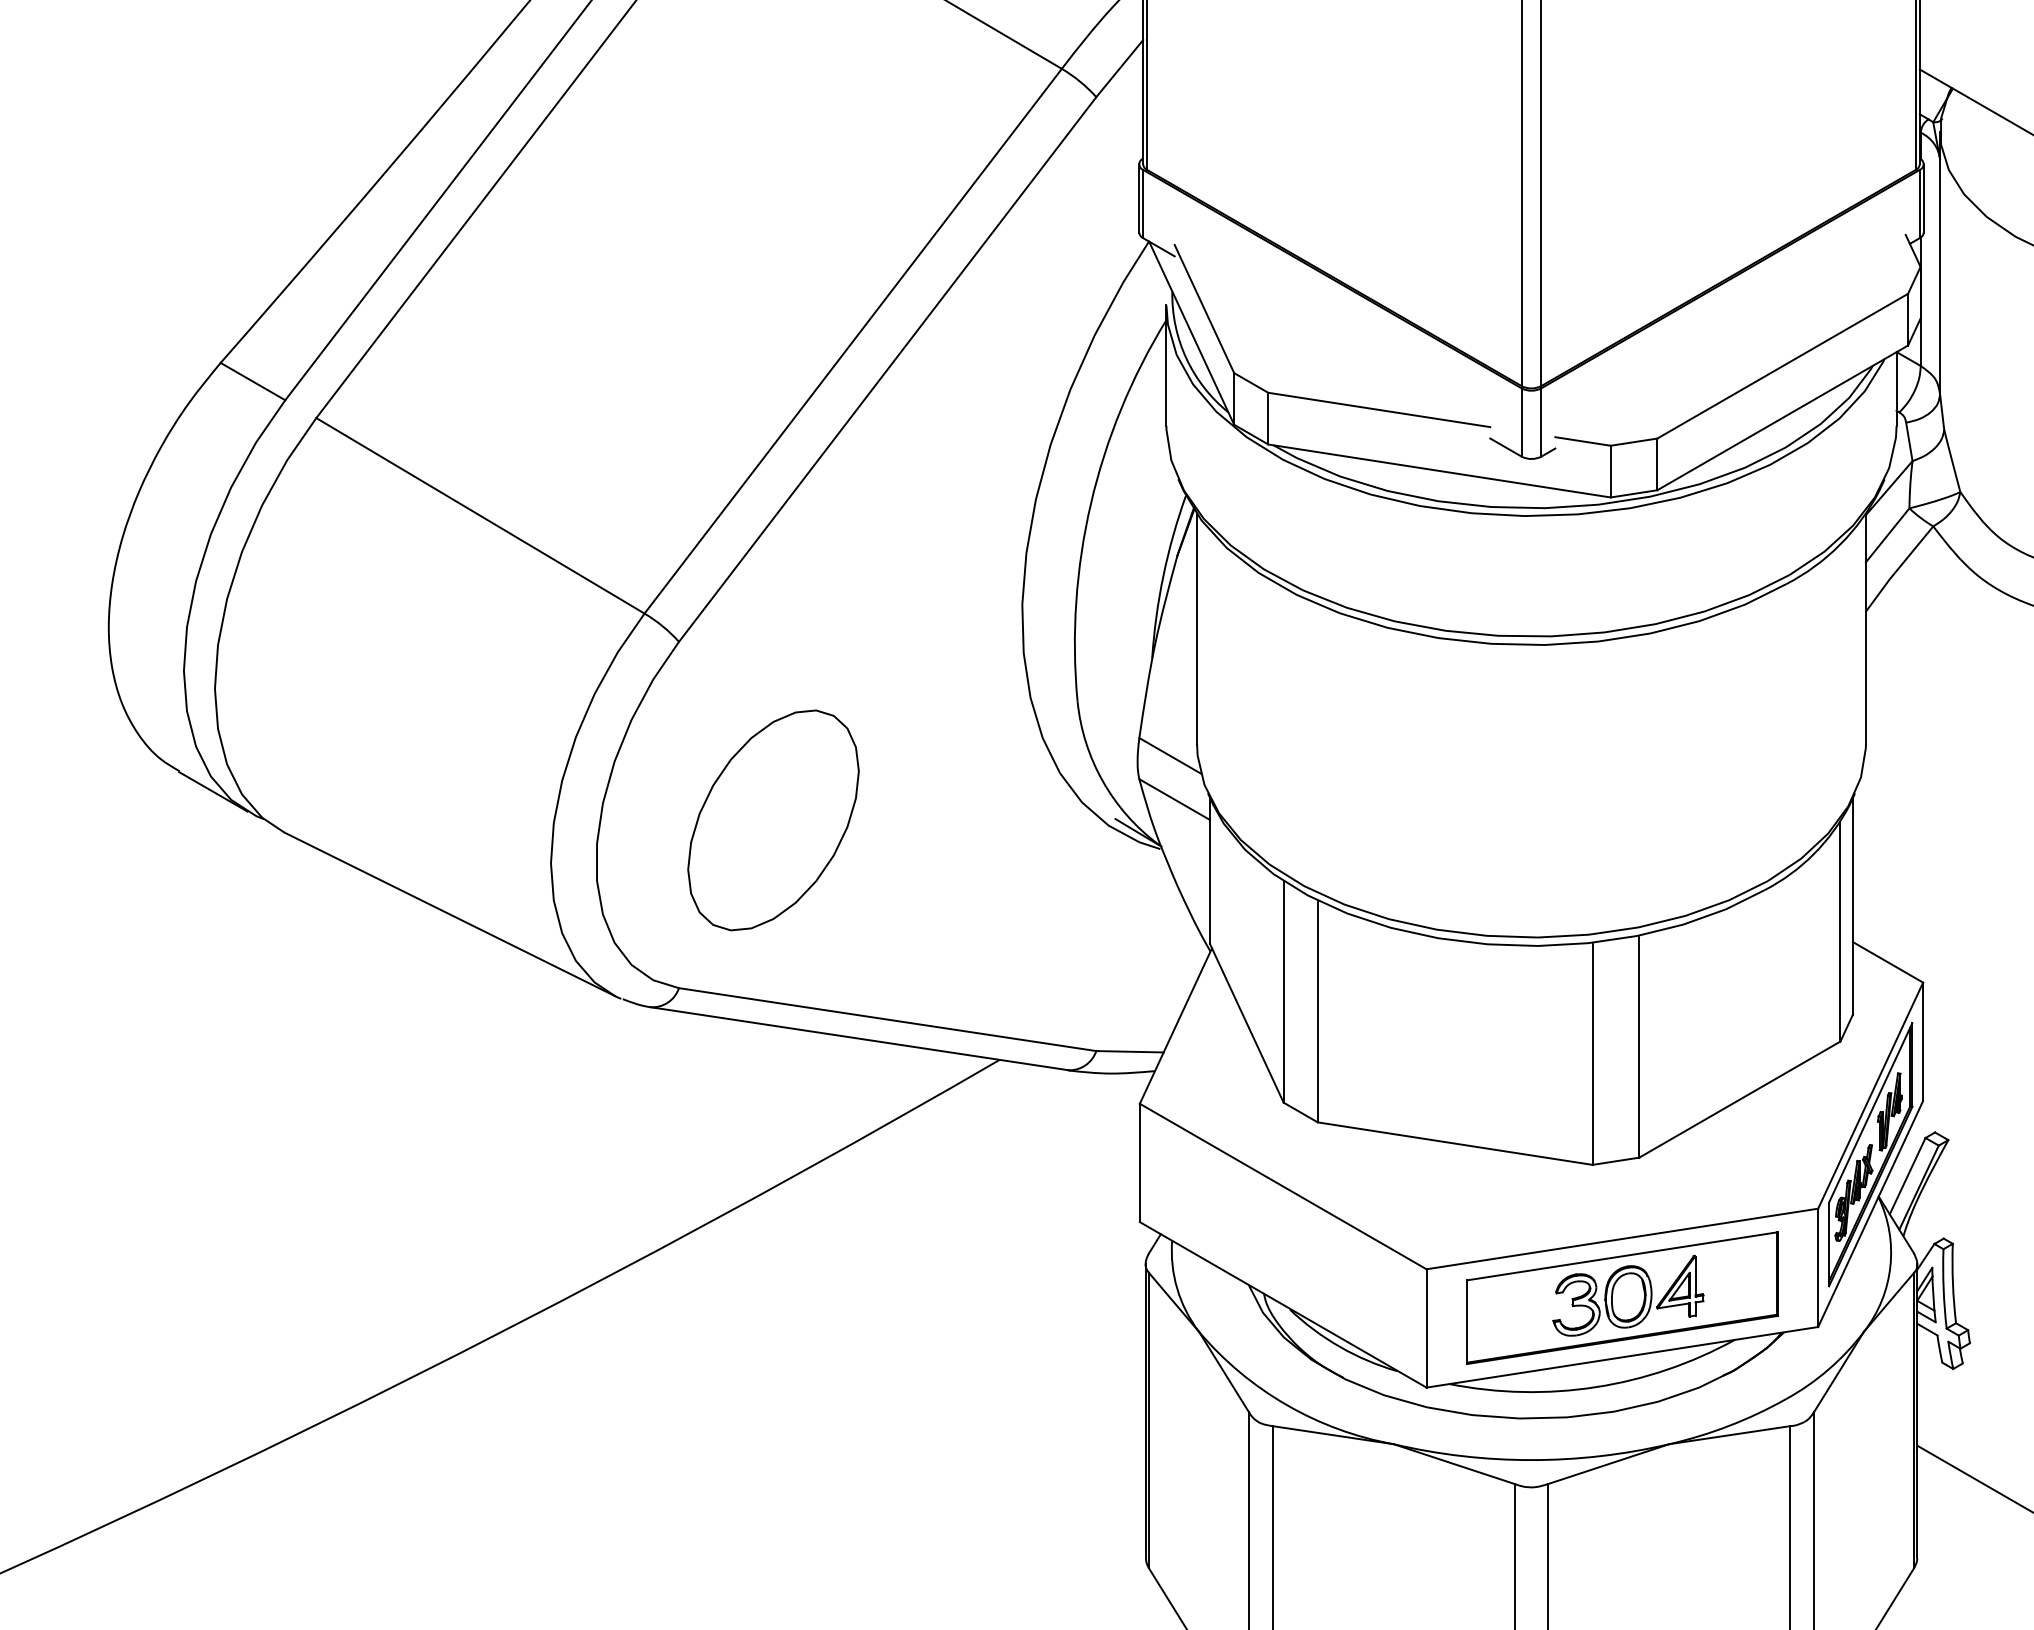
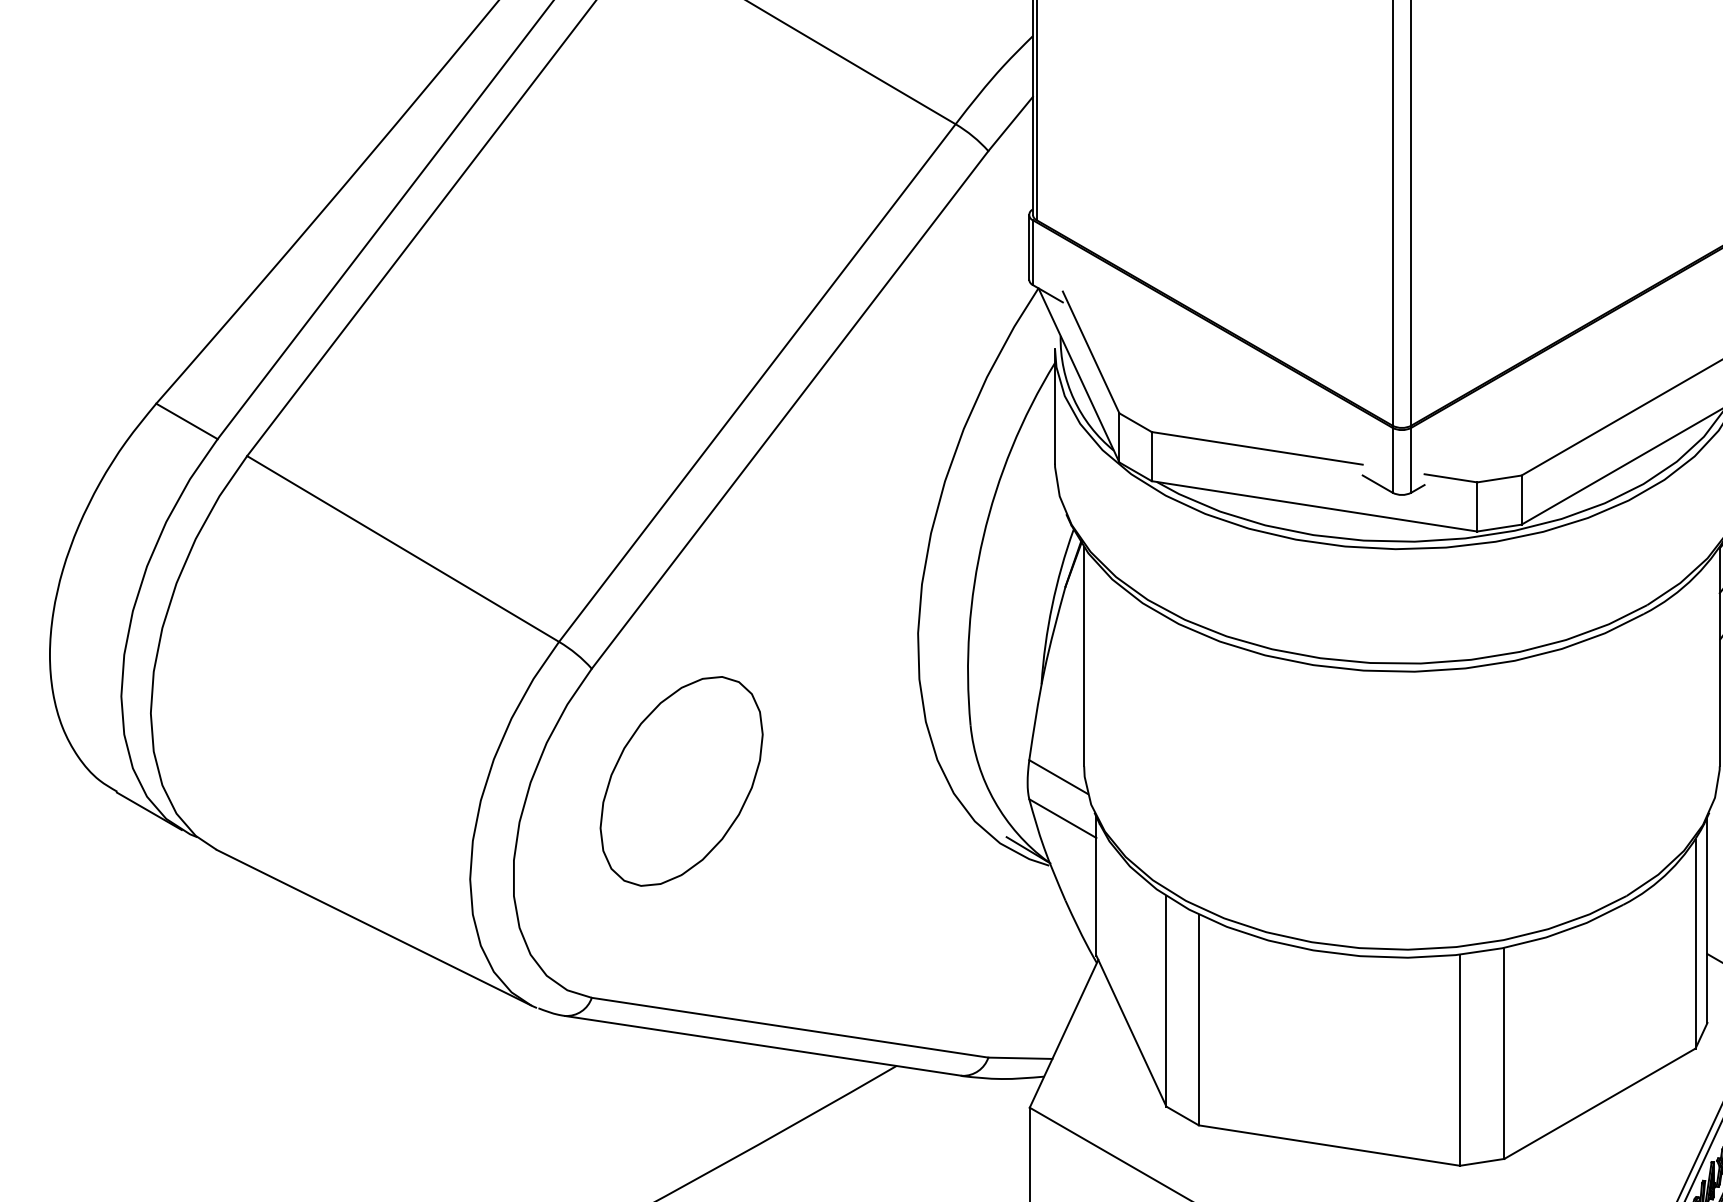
part: (773, 820) -> (681, 781), moved

